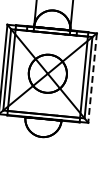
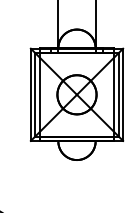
line: (92, 78) -> (123, 95), dashed -> solid

